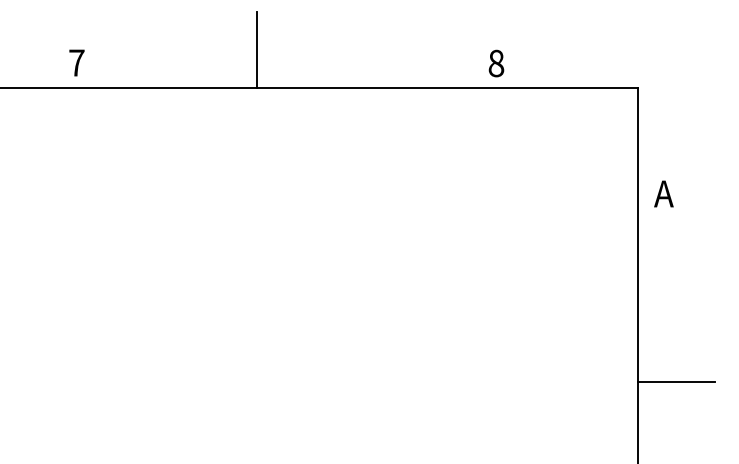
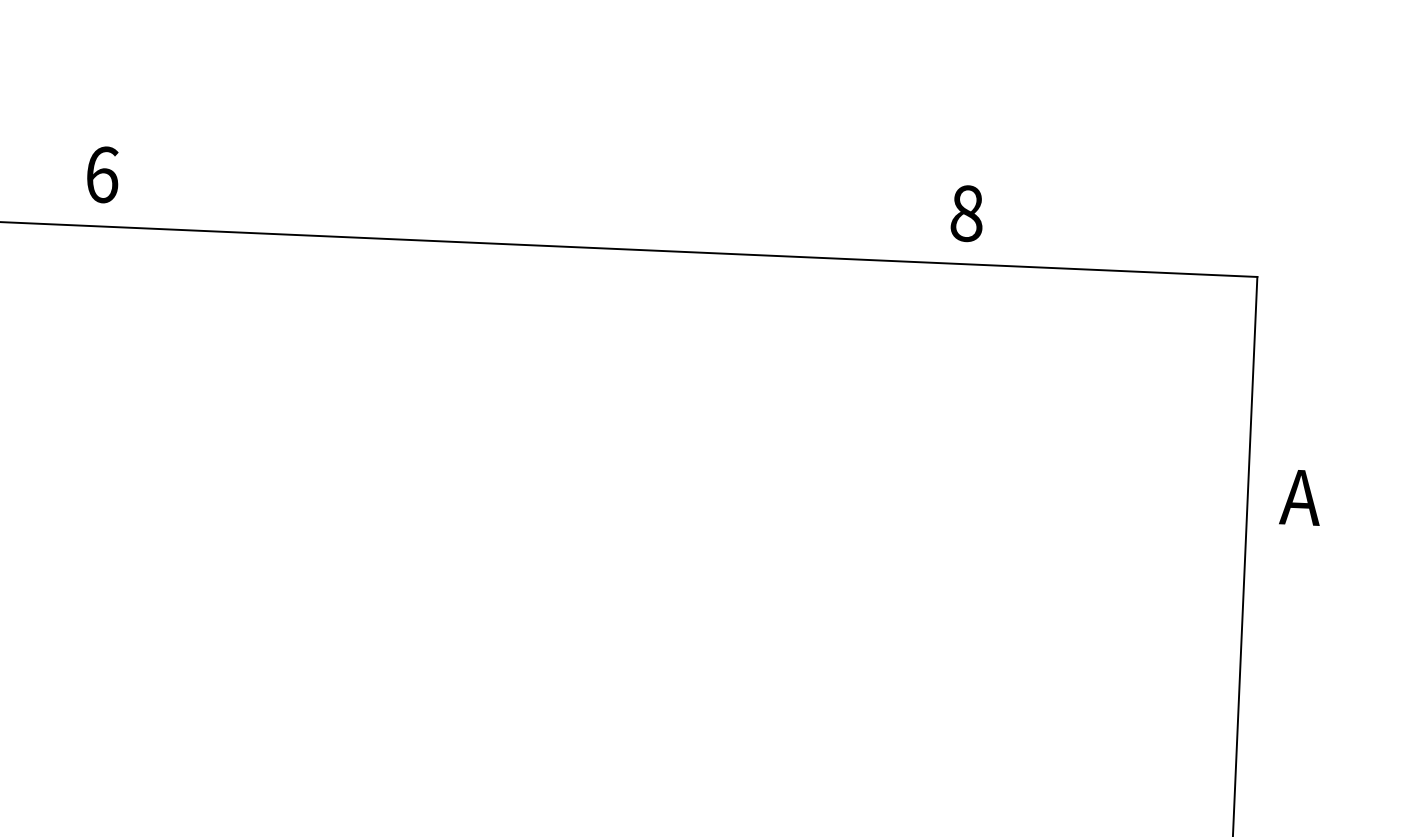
line: (256, 49) -> (473, 163), removed
text: (76, 62) -> (101, 173), 7 -> 6

